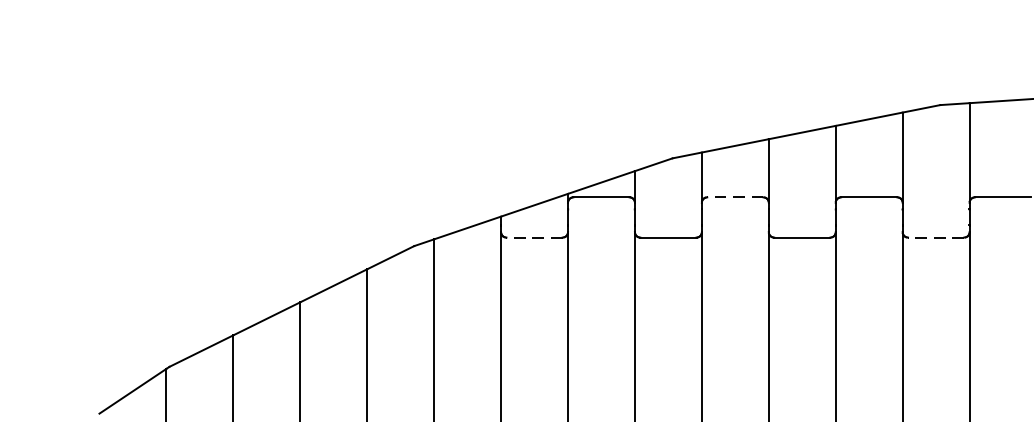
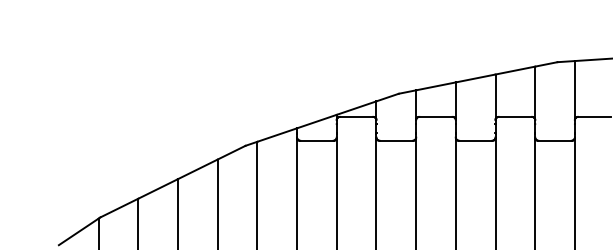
line: (734, 196) -> (435, 116), dashed -> solid
line: (533, 237) -> (316, 140), dashed -> solid
line: (936, 237) -> (555, 140), dashed -> solid

